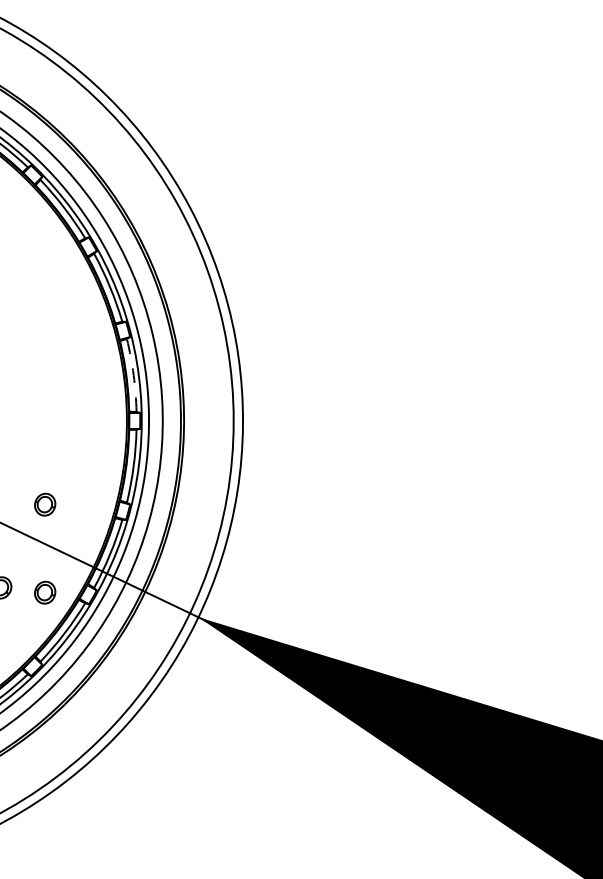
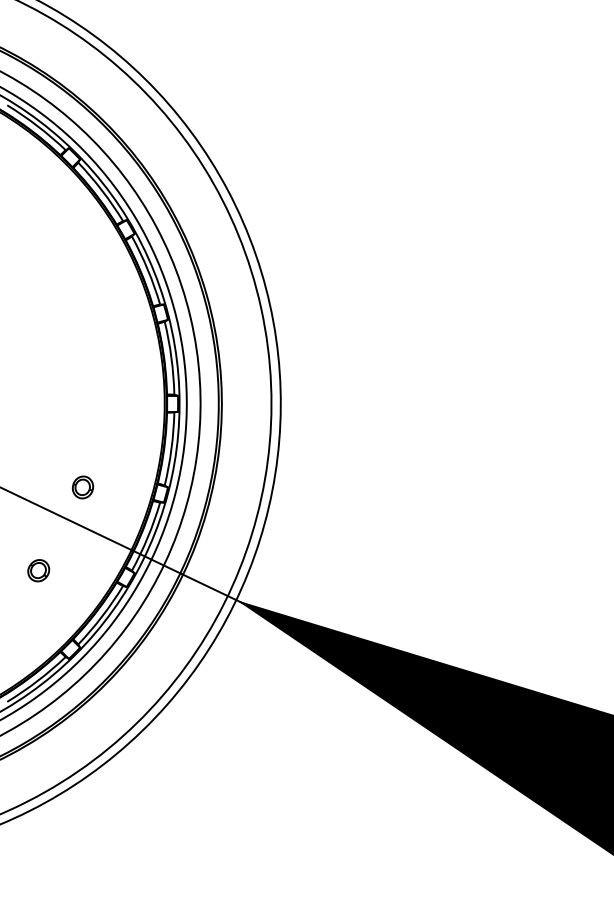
arc: (133, 374) -> (171, 357), dashed -> solid
part: (44, 592) -> (82, 575), removed

